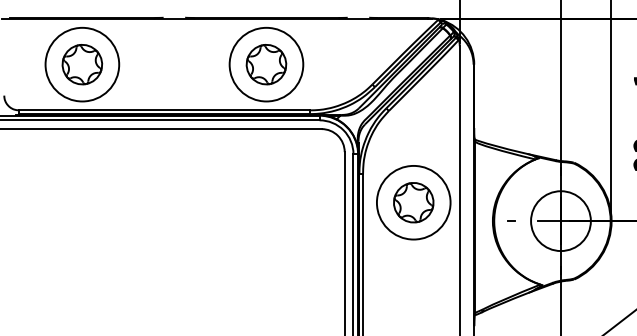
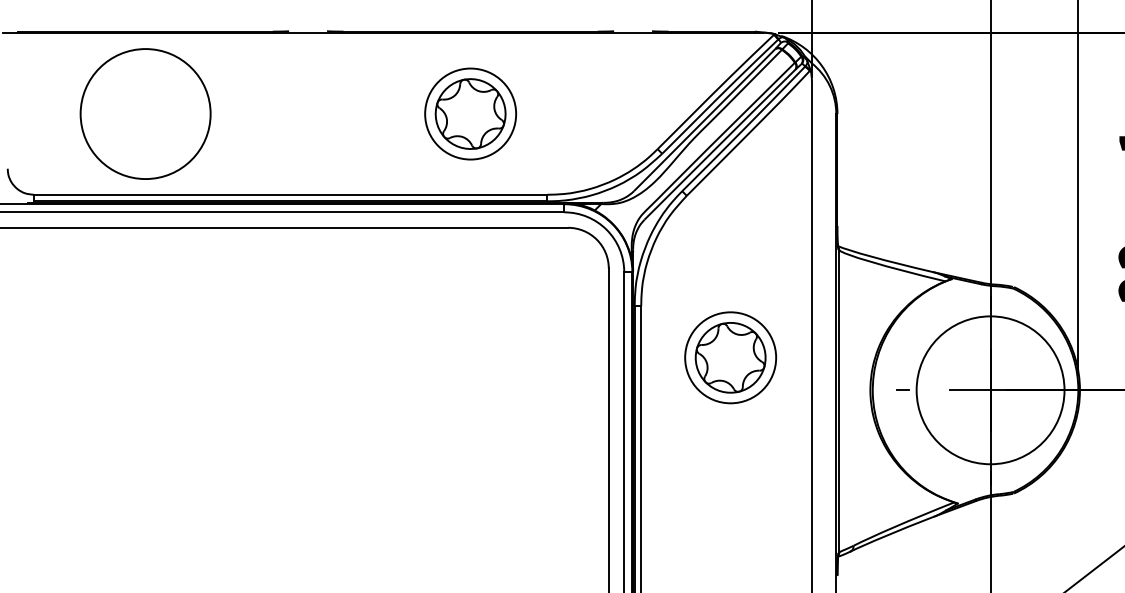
part: (82, 64) -> (145, 113), removed
circle: (266, 64) -> (470, 113), size x0.7
circle: (413, 202) -> (730, 357), size x0.7
circle: (560, 221) -> (989, 390), size x1.4

